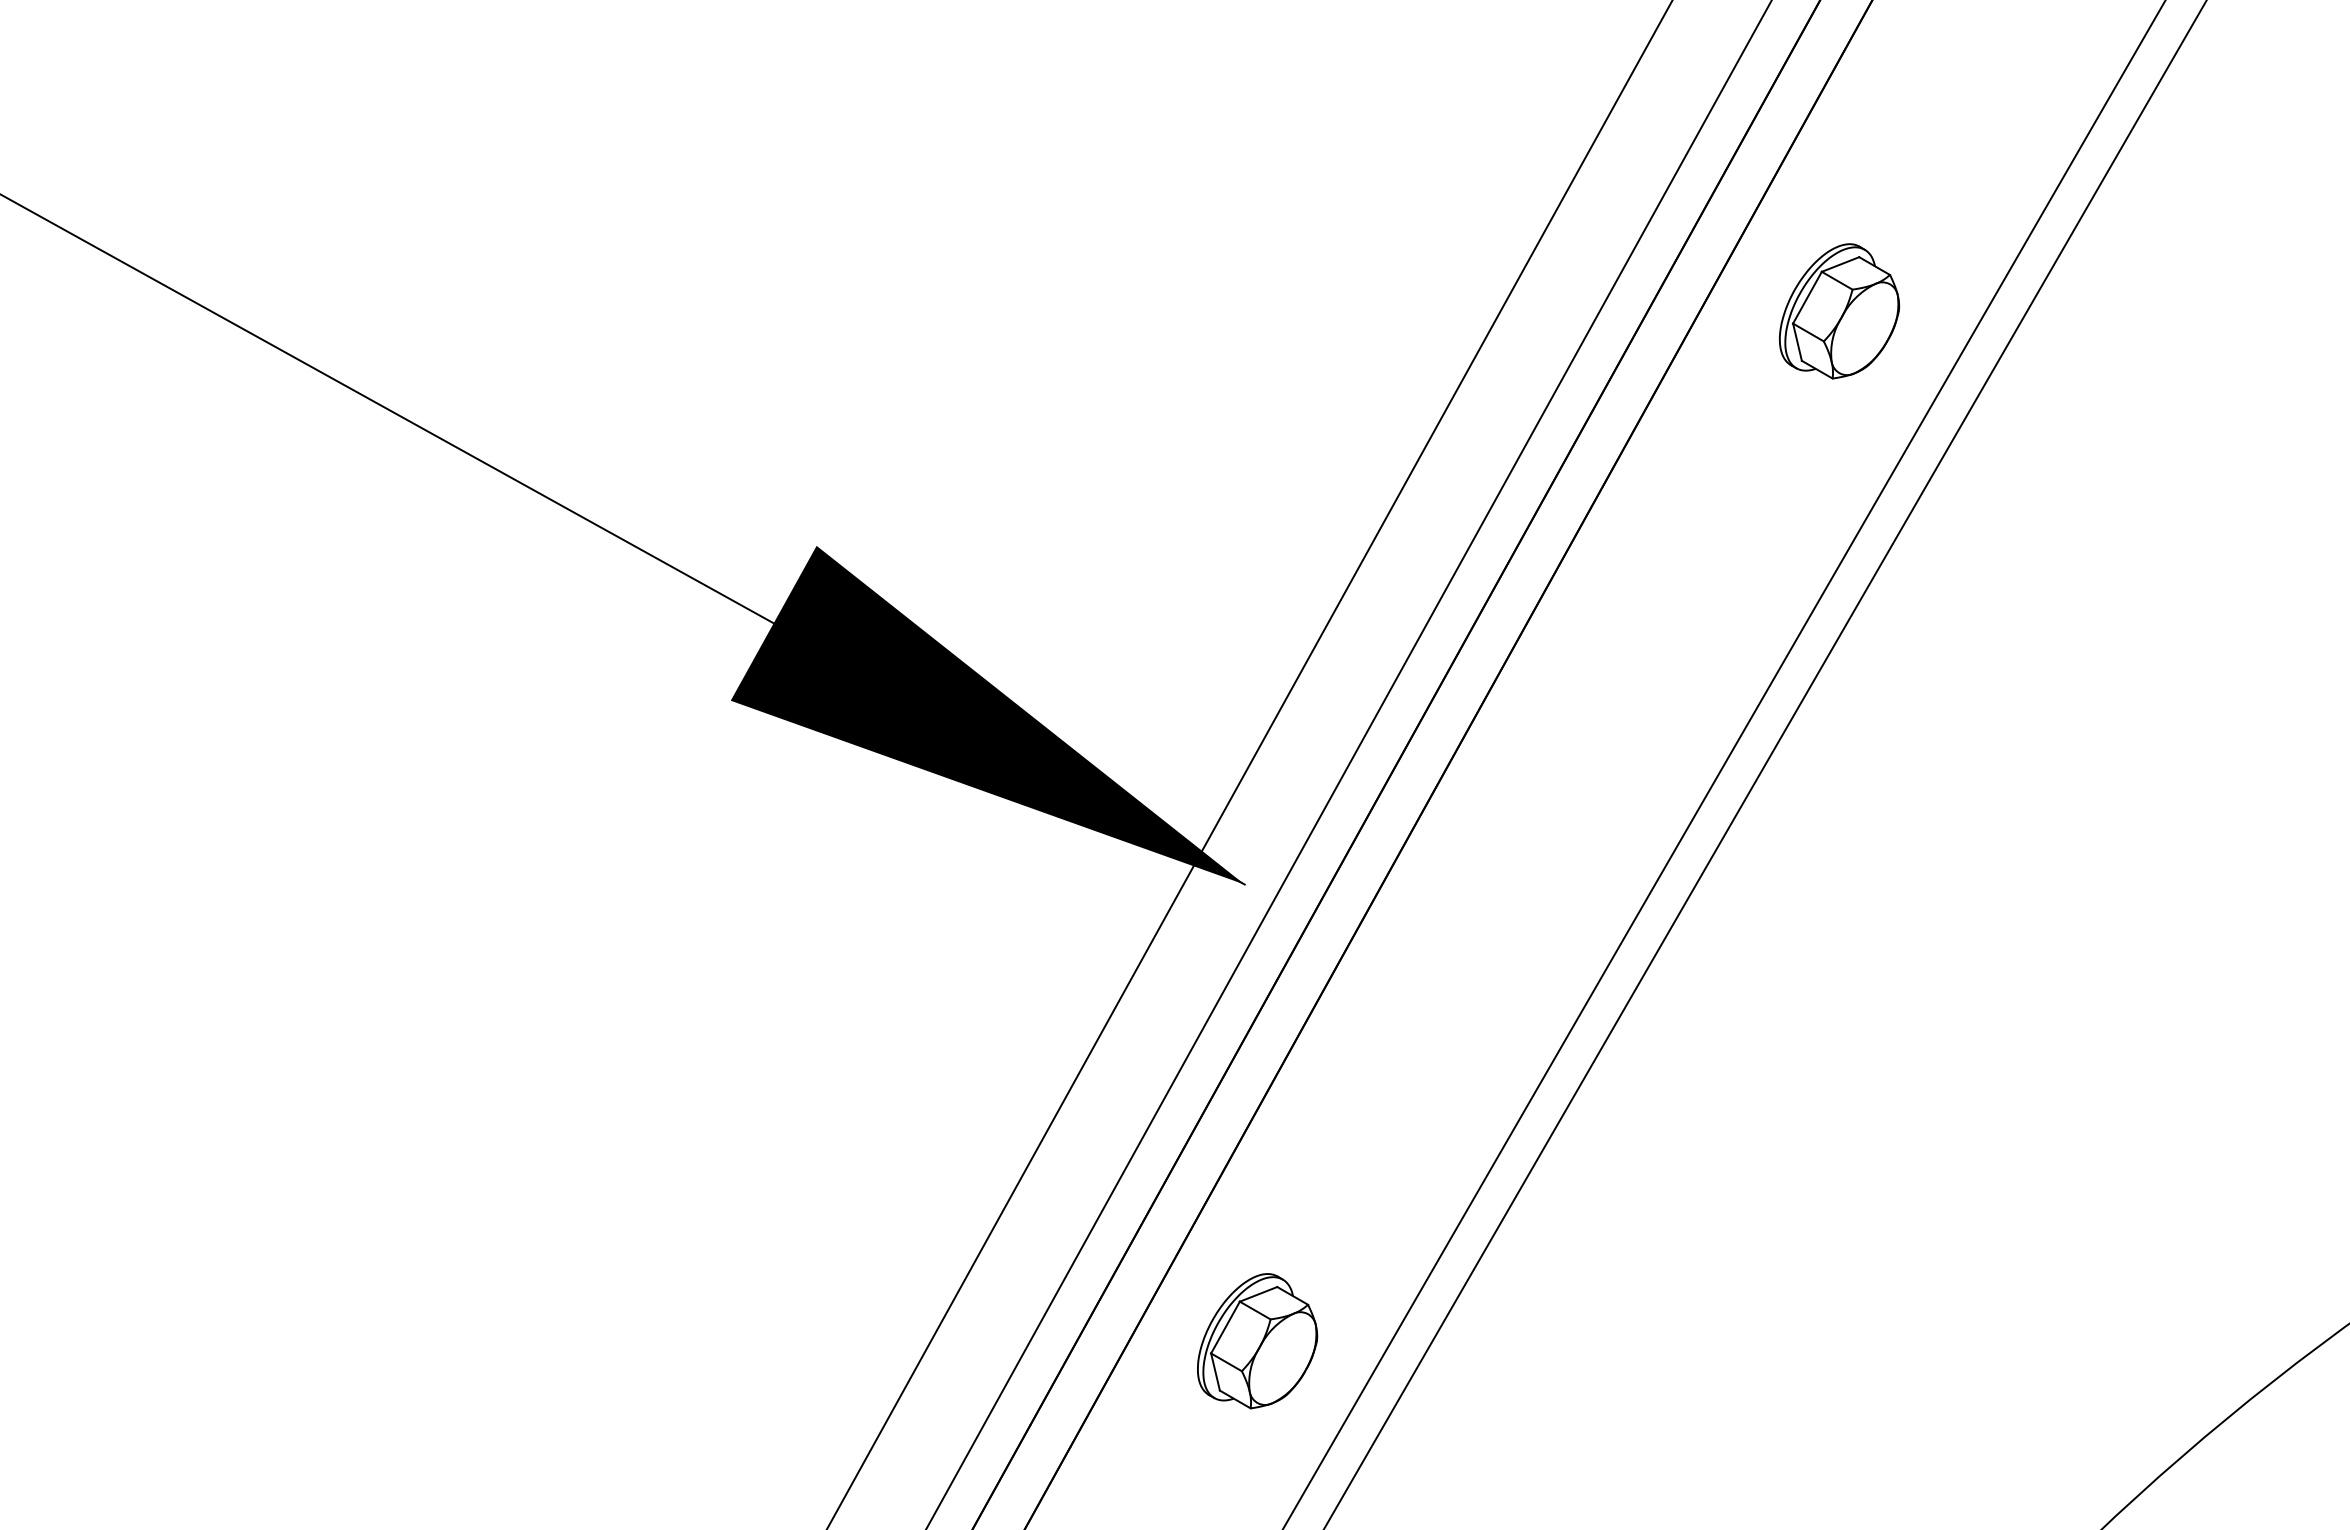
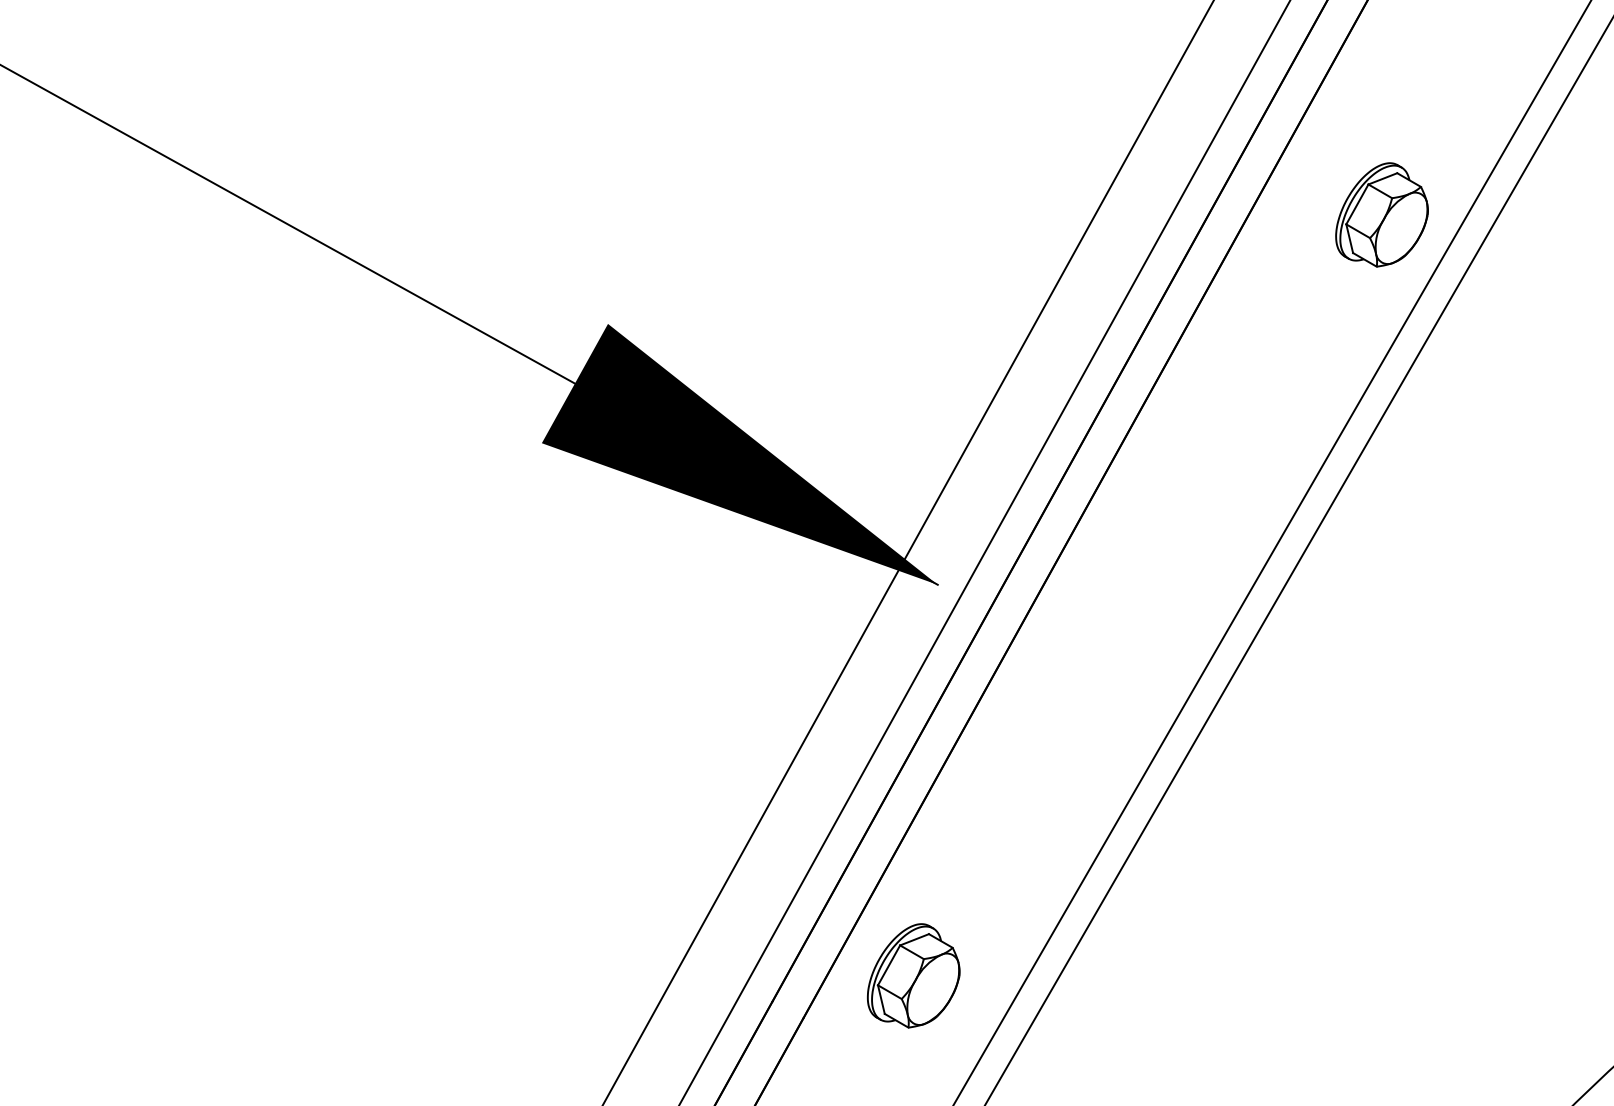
part: (1839, 311) -> (1382, 215), moved
part: (1257, 1341) -> (913, 976), moved

